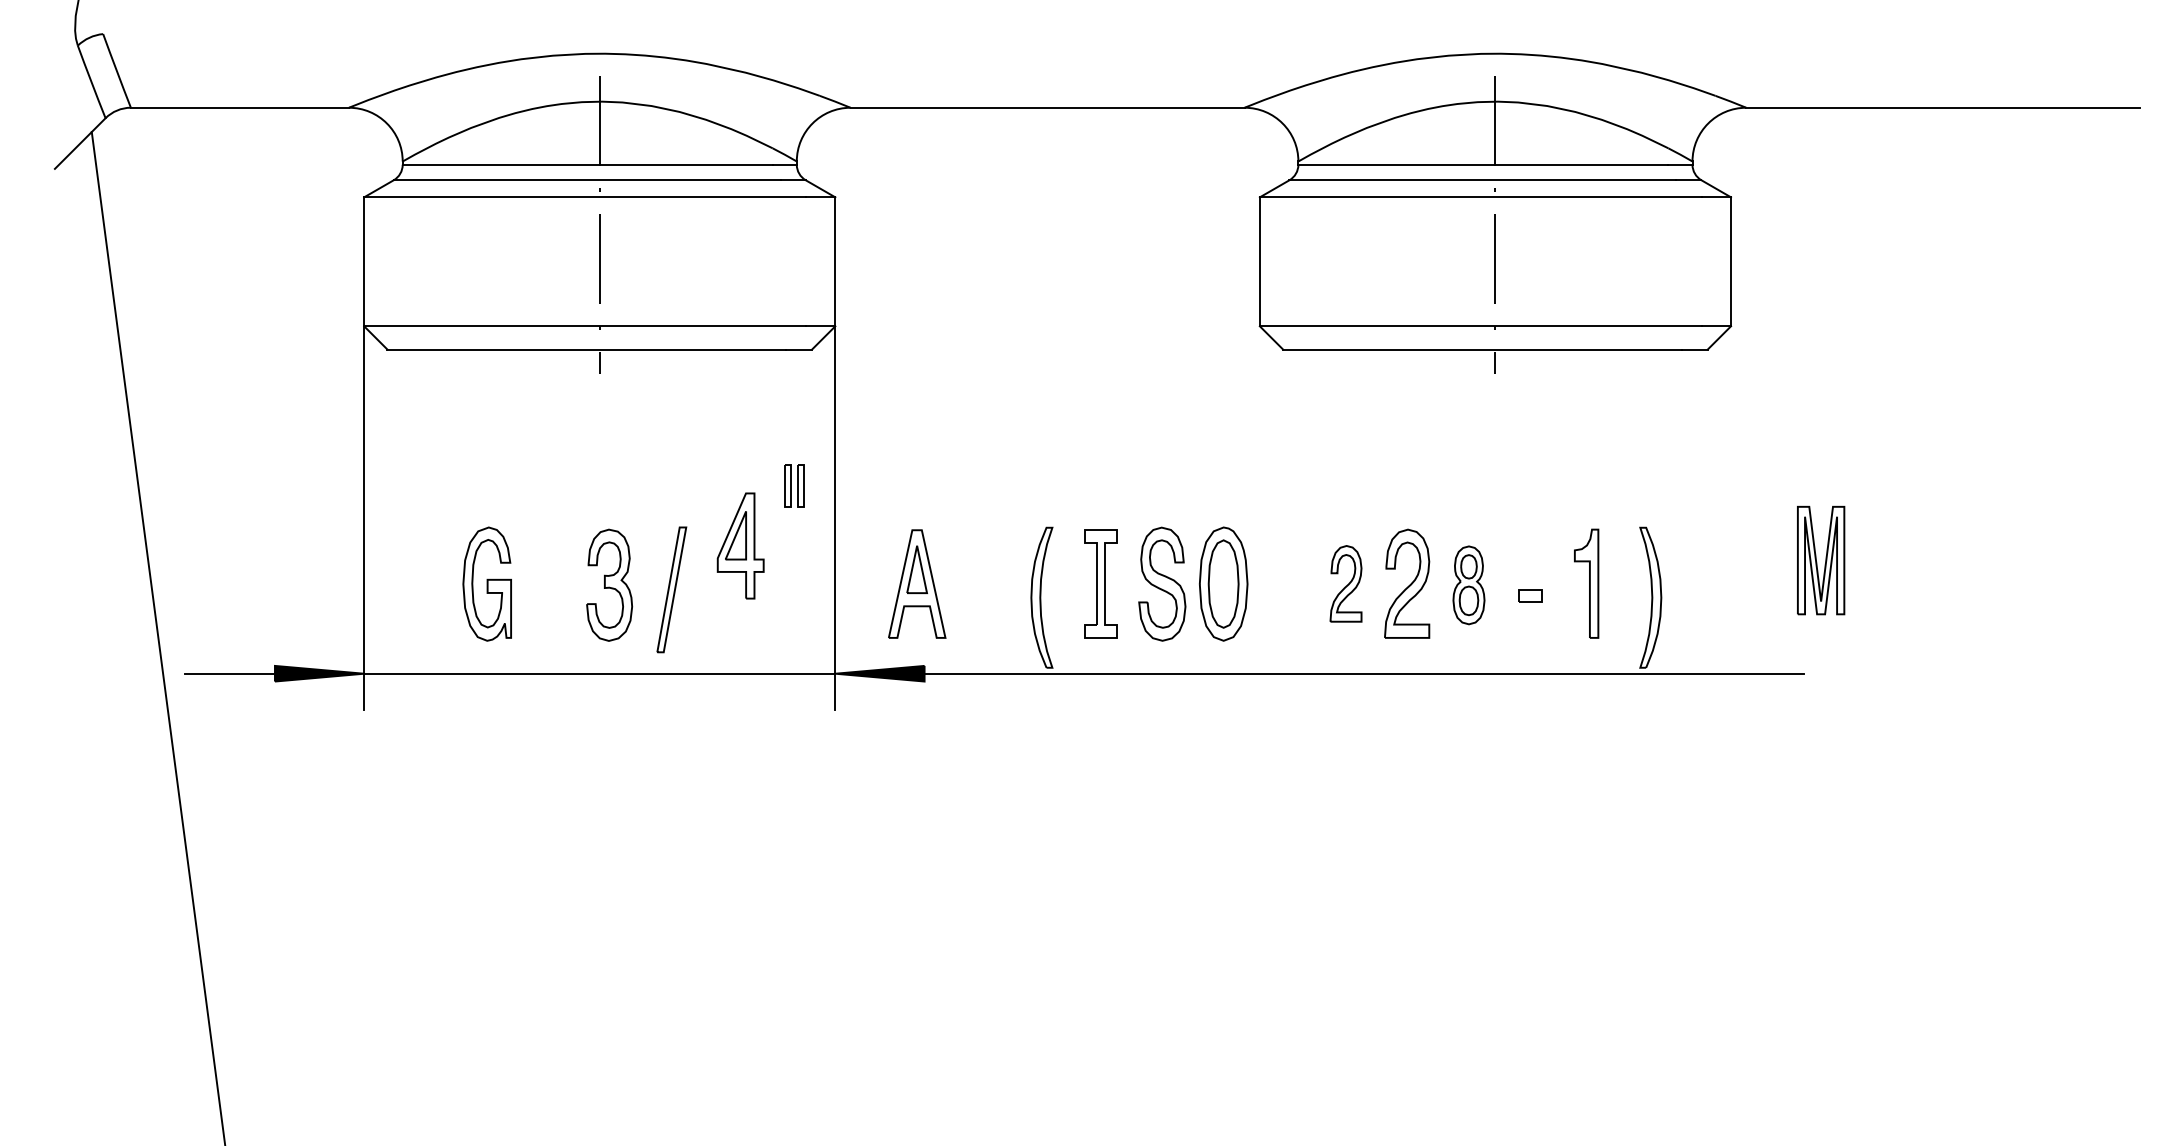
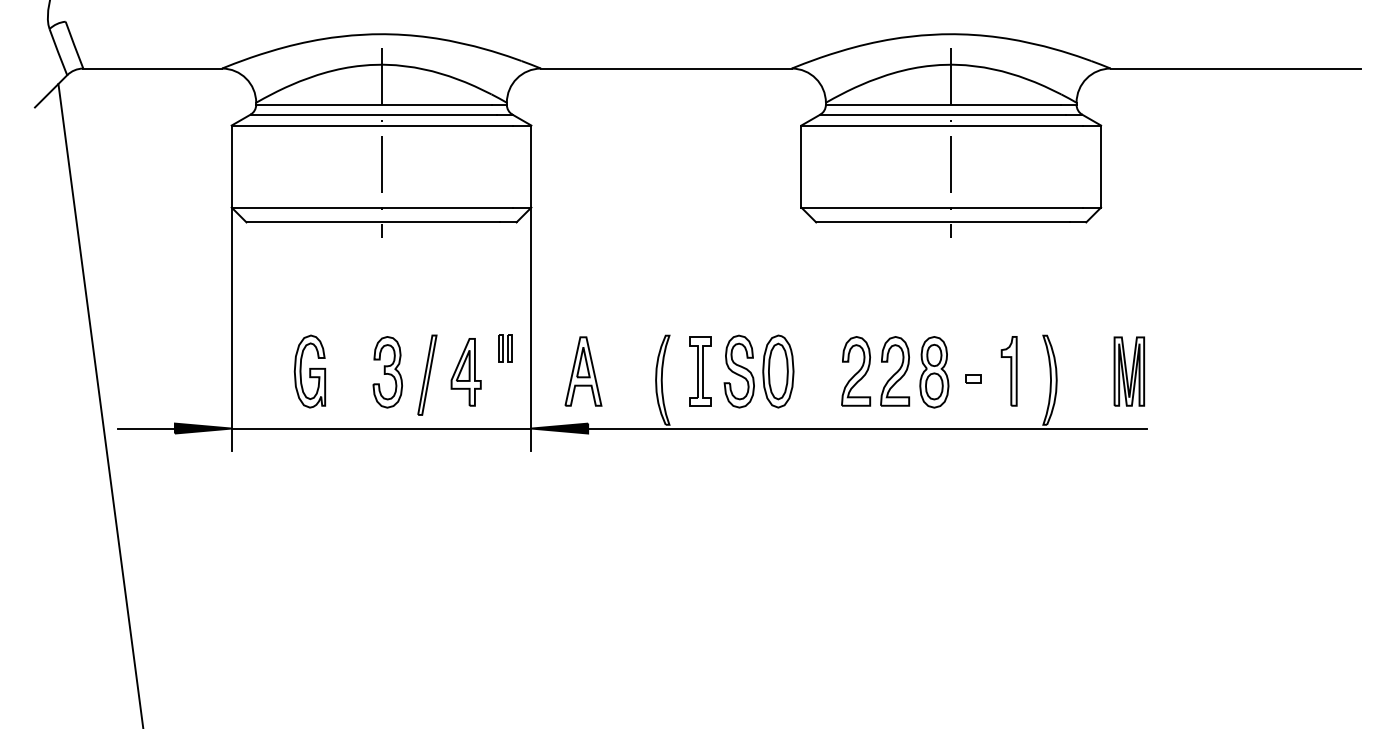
part: (794, 486) -> (505, 348), moved
part: (739, 546) -> (465, 372), moved
part: (1821, 560) -> (1129, 371), moved
part: (1346, 584) -> (856, 371), size x1.43
part: (1469, 585) -> (934, 372), size x1.43

